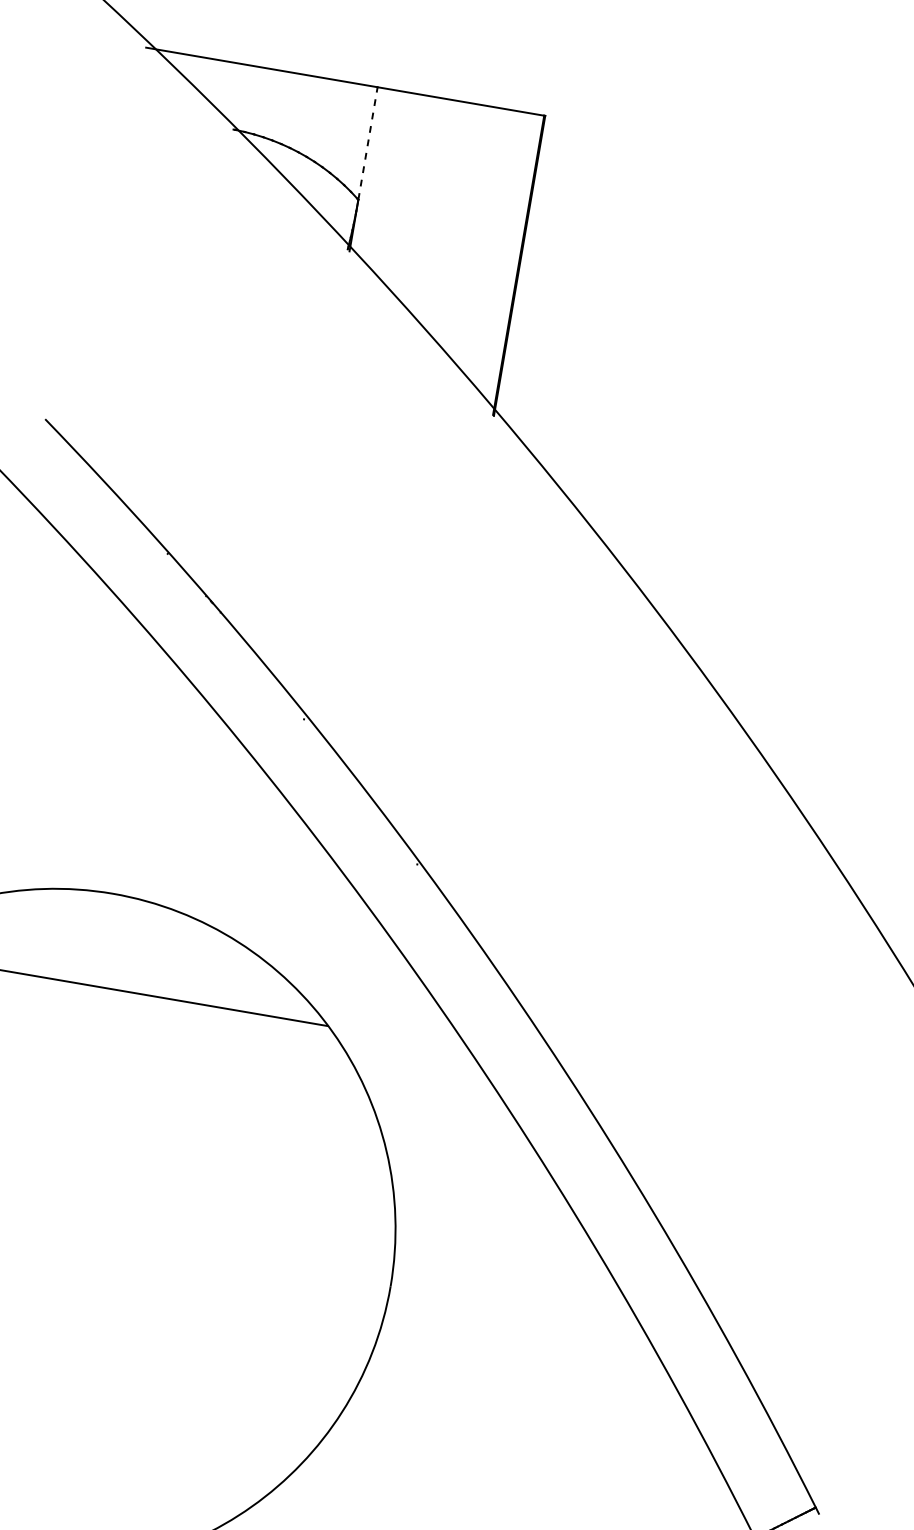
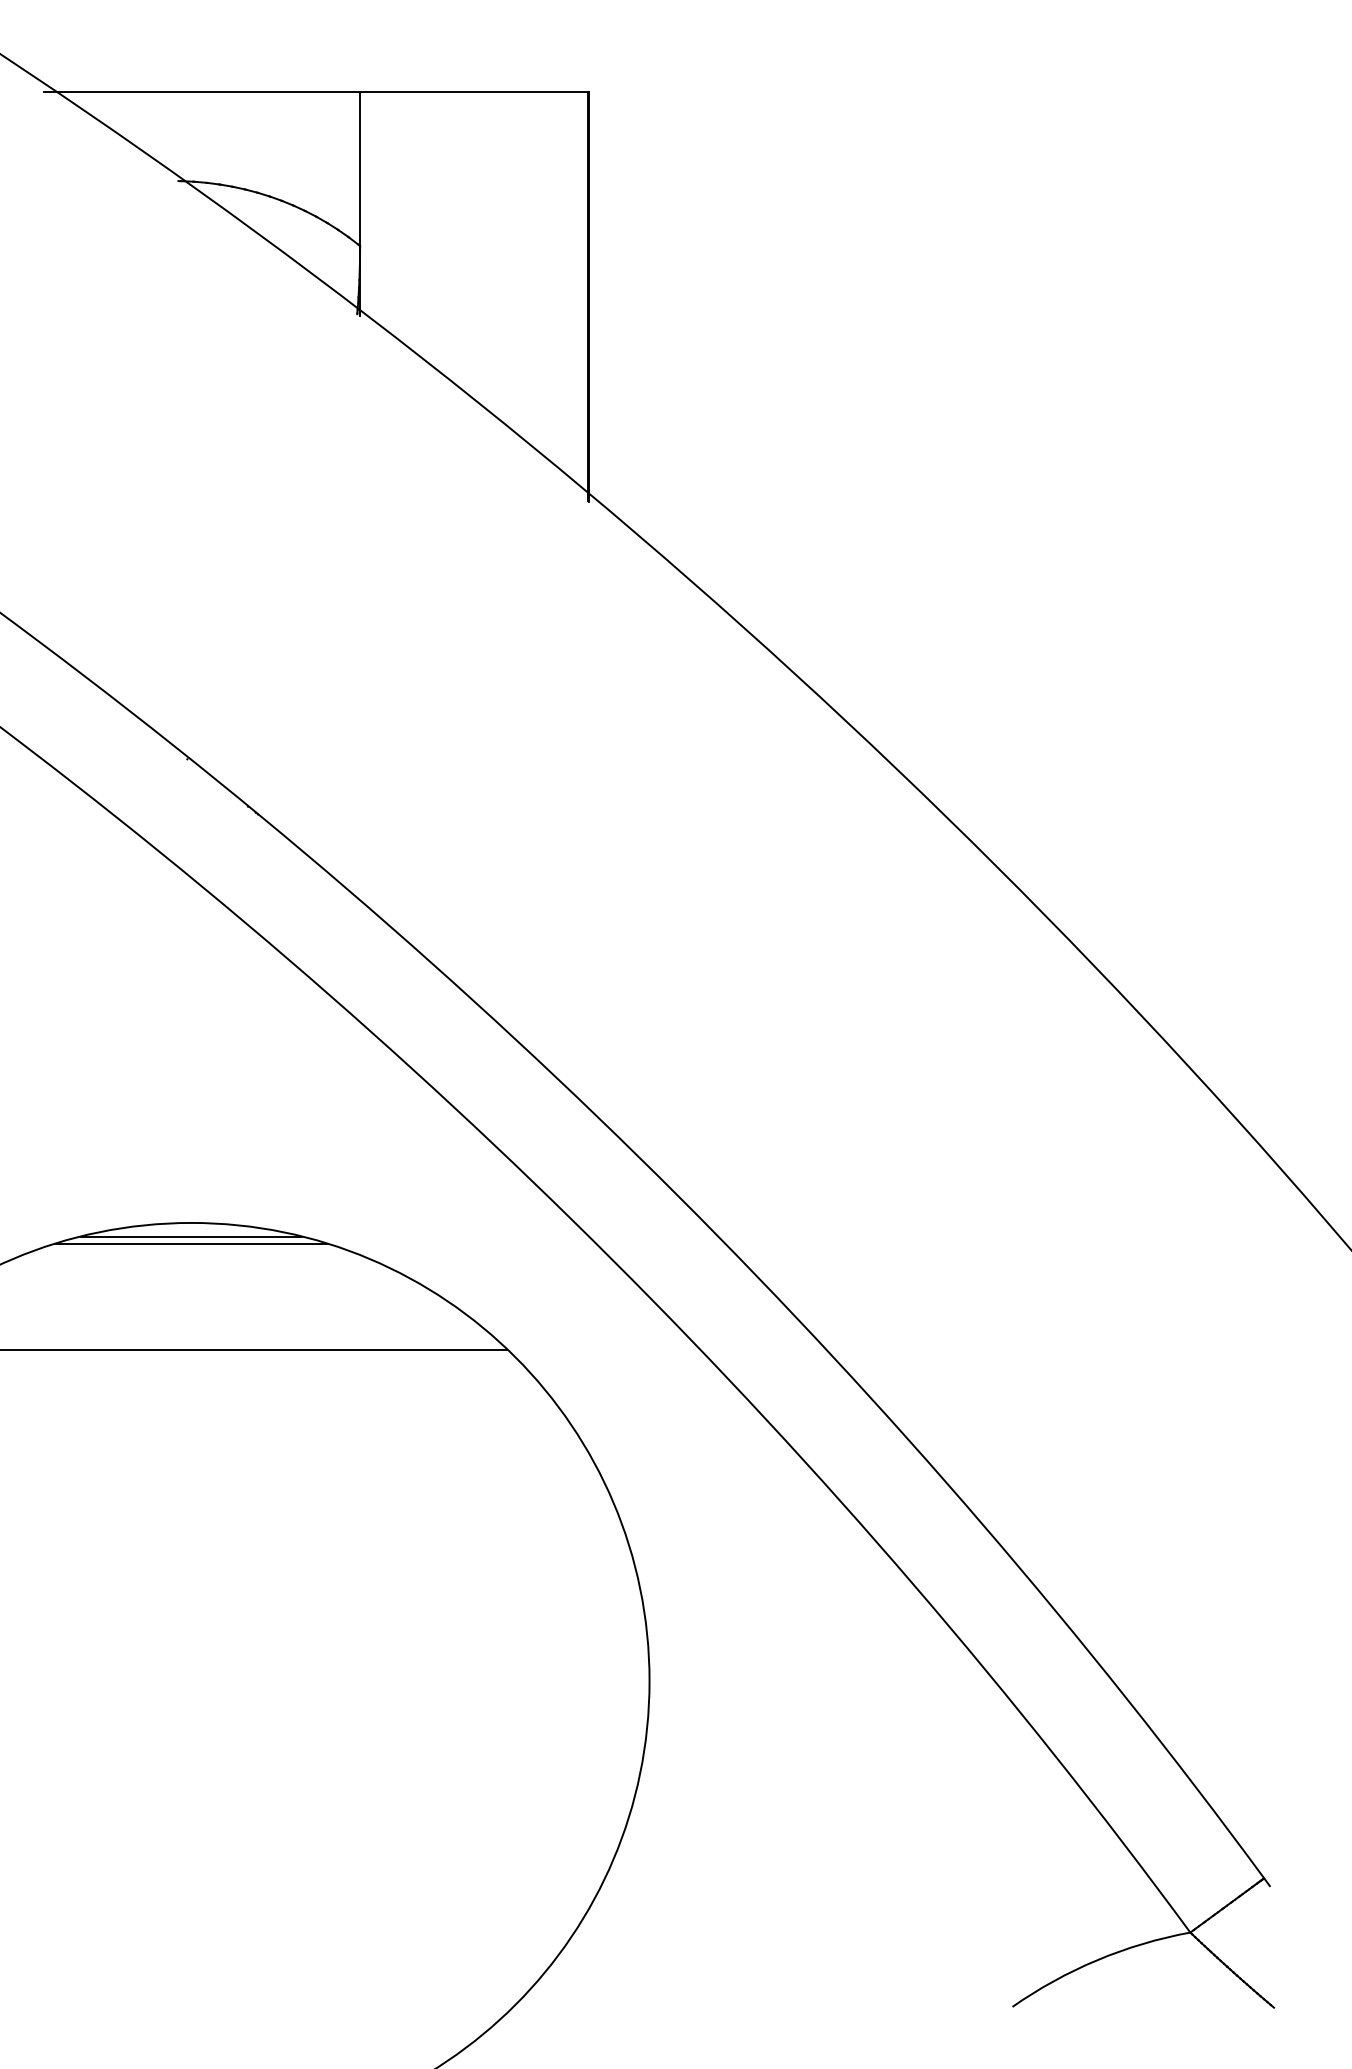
line: (368, 143) -> (360, 169), dashed -> solid
line: (110, 904) -> (191, 1237), added
line: (110, 909) -> (191, 1244), added

